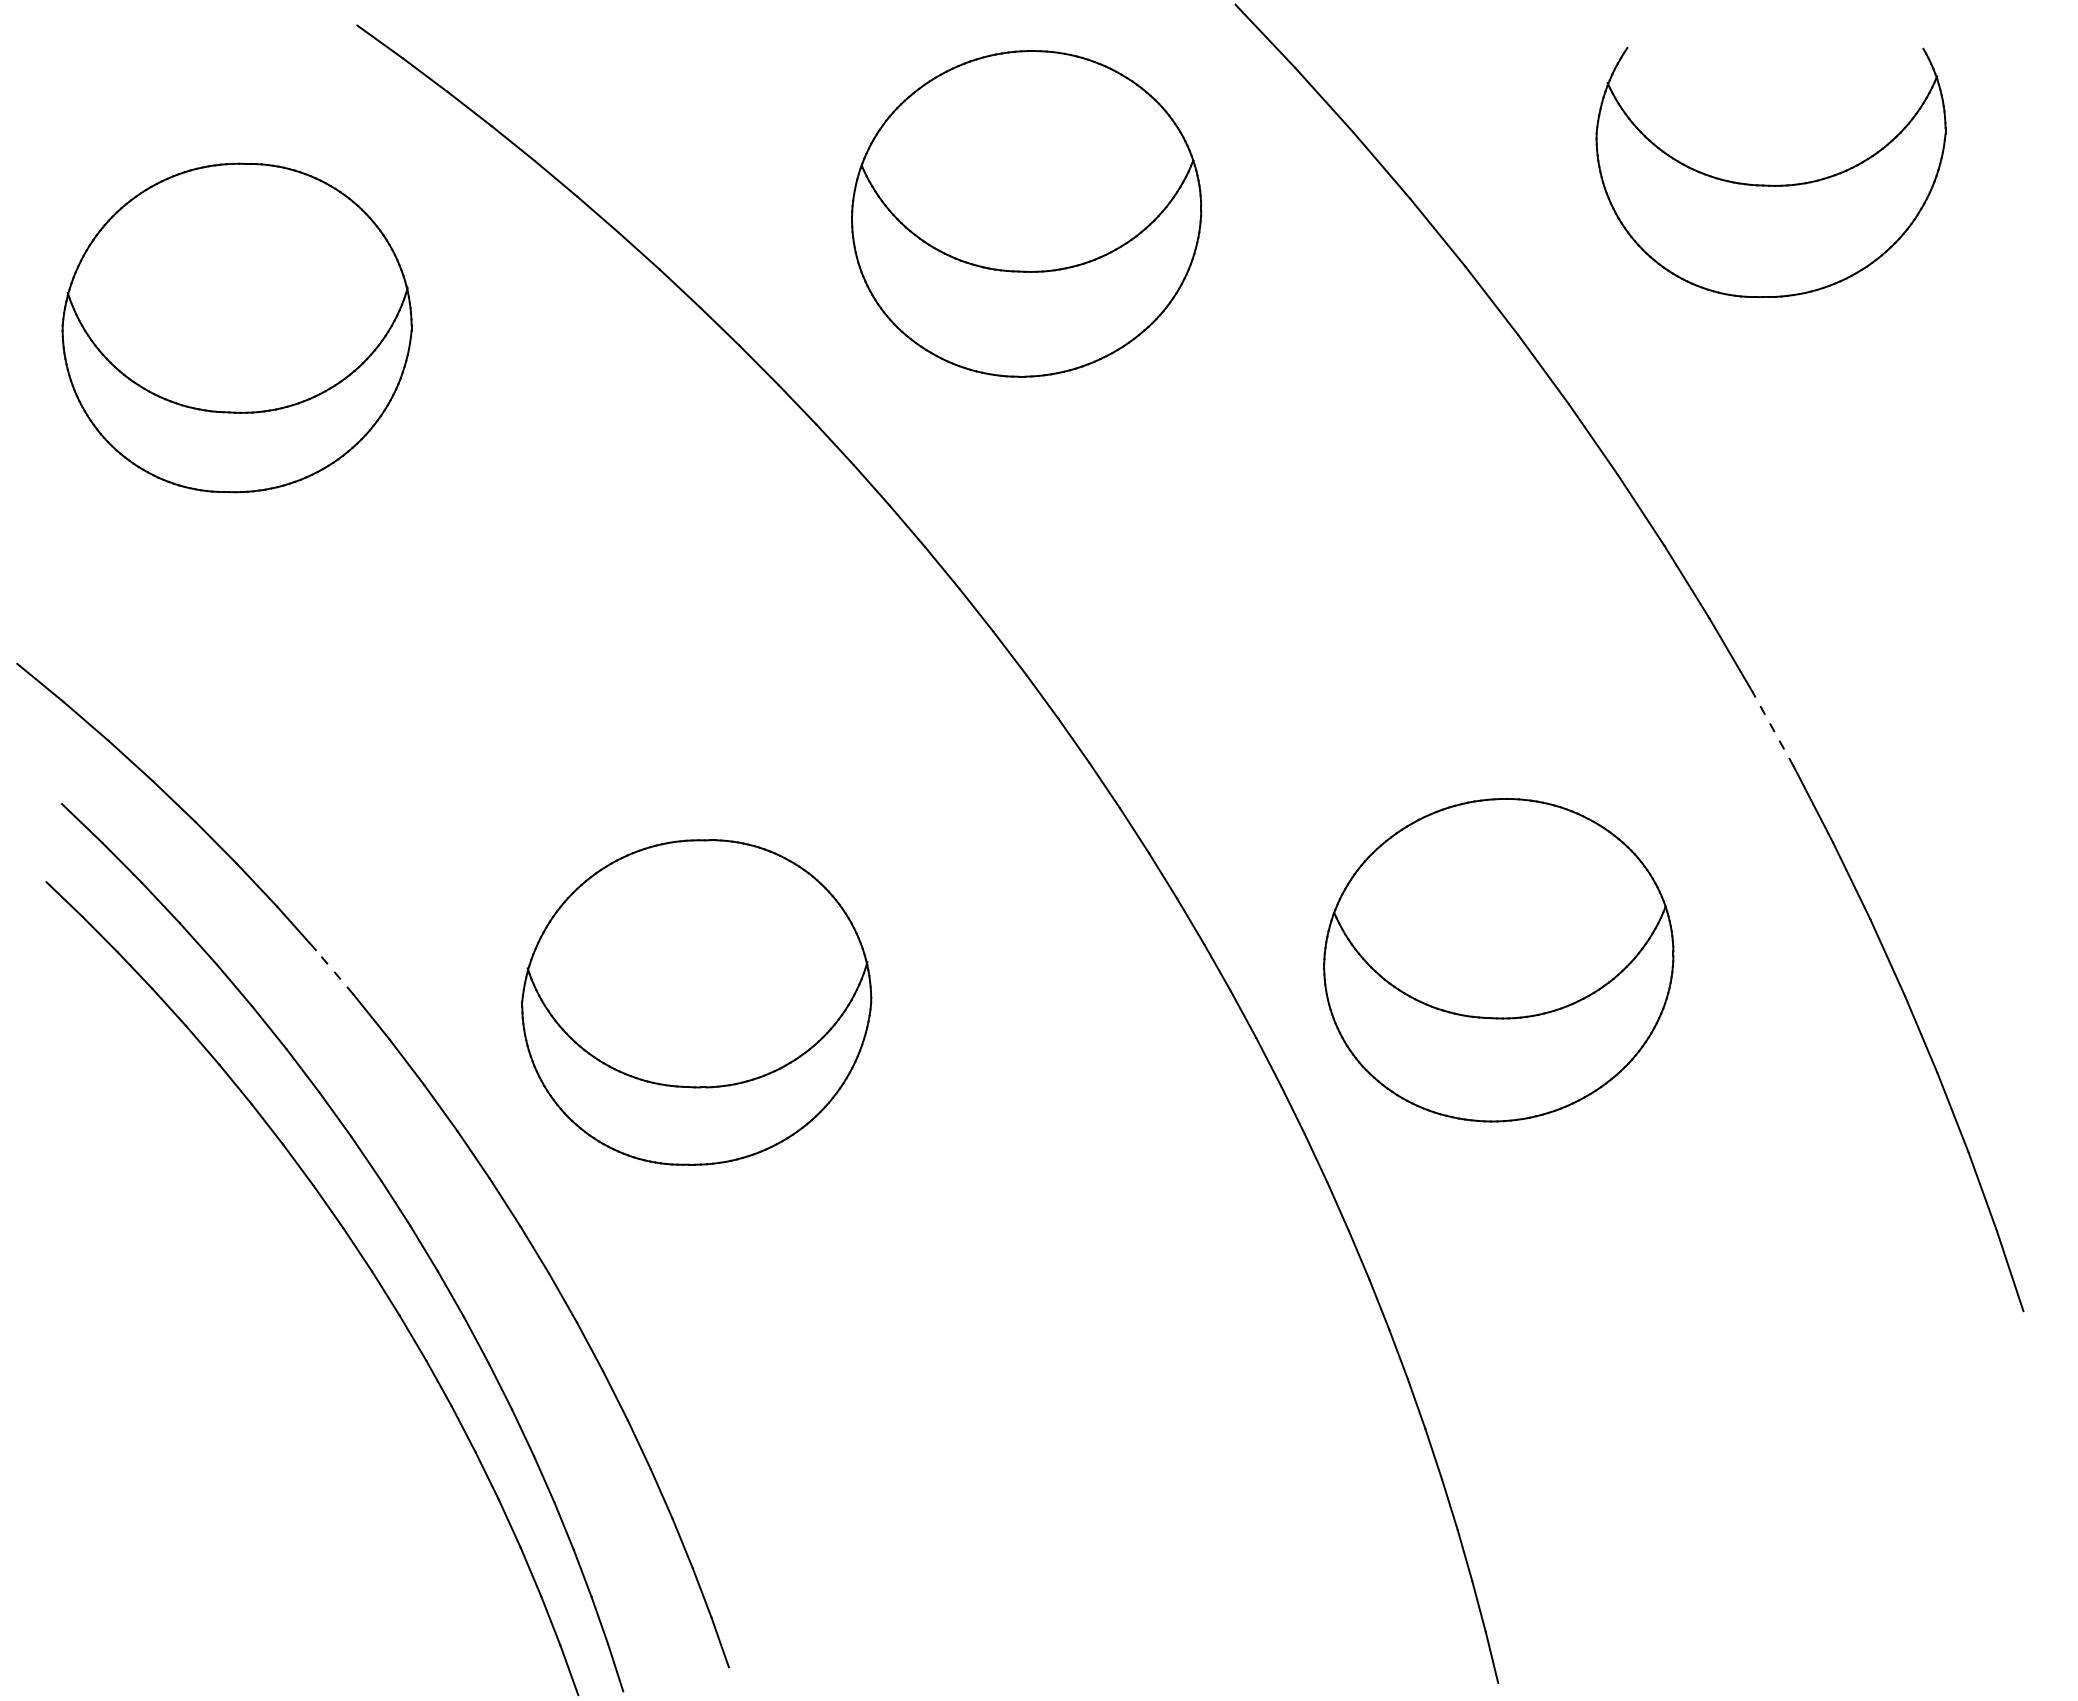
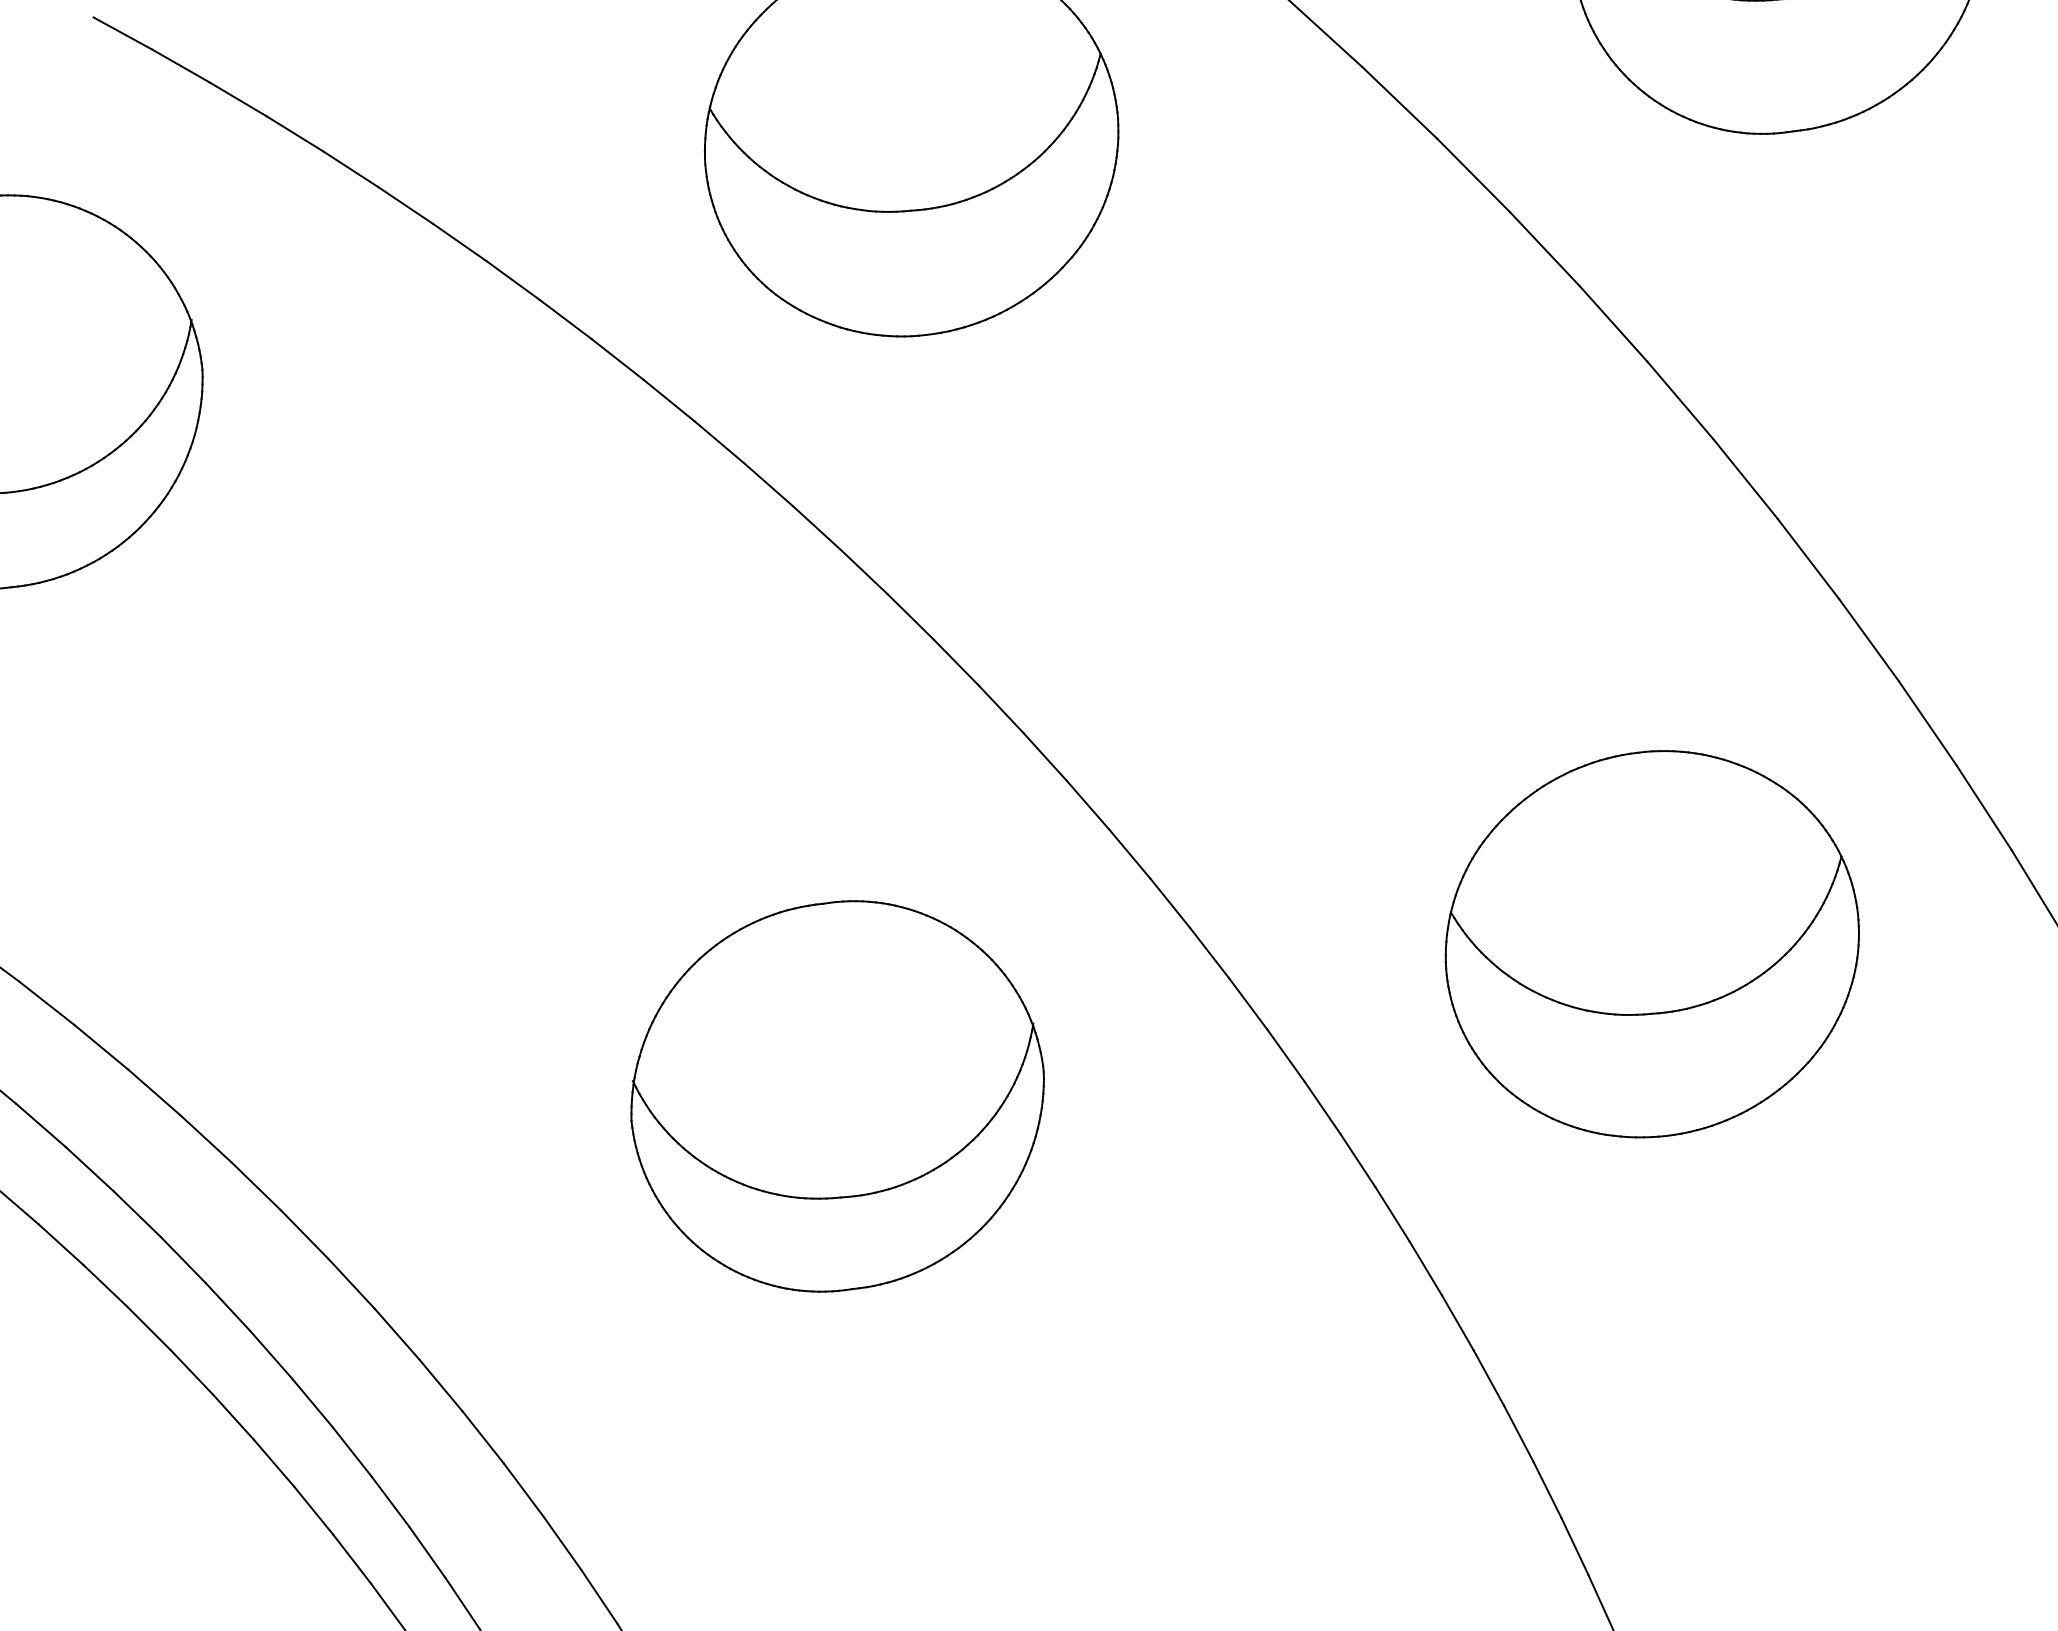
line: (1773, 729) -> (1869, 640), dashed -> solid
part: (1498, 960) -> (1651, 944), moved
line: (334, 971) -> (205, 1137), dashed -> solid
part: (696, 1002) -> (837, 1096), moved

